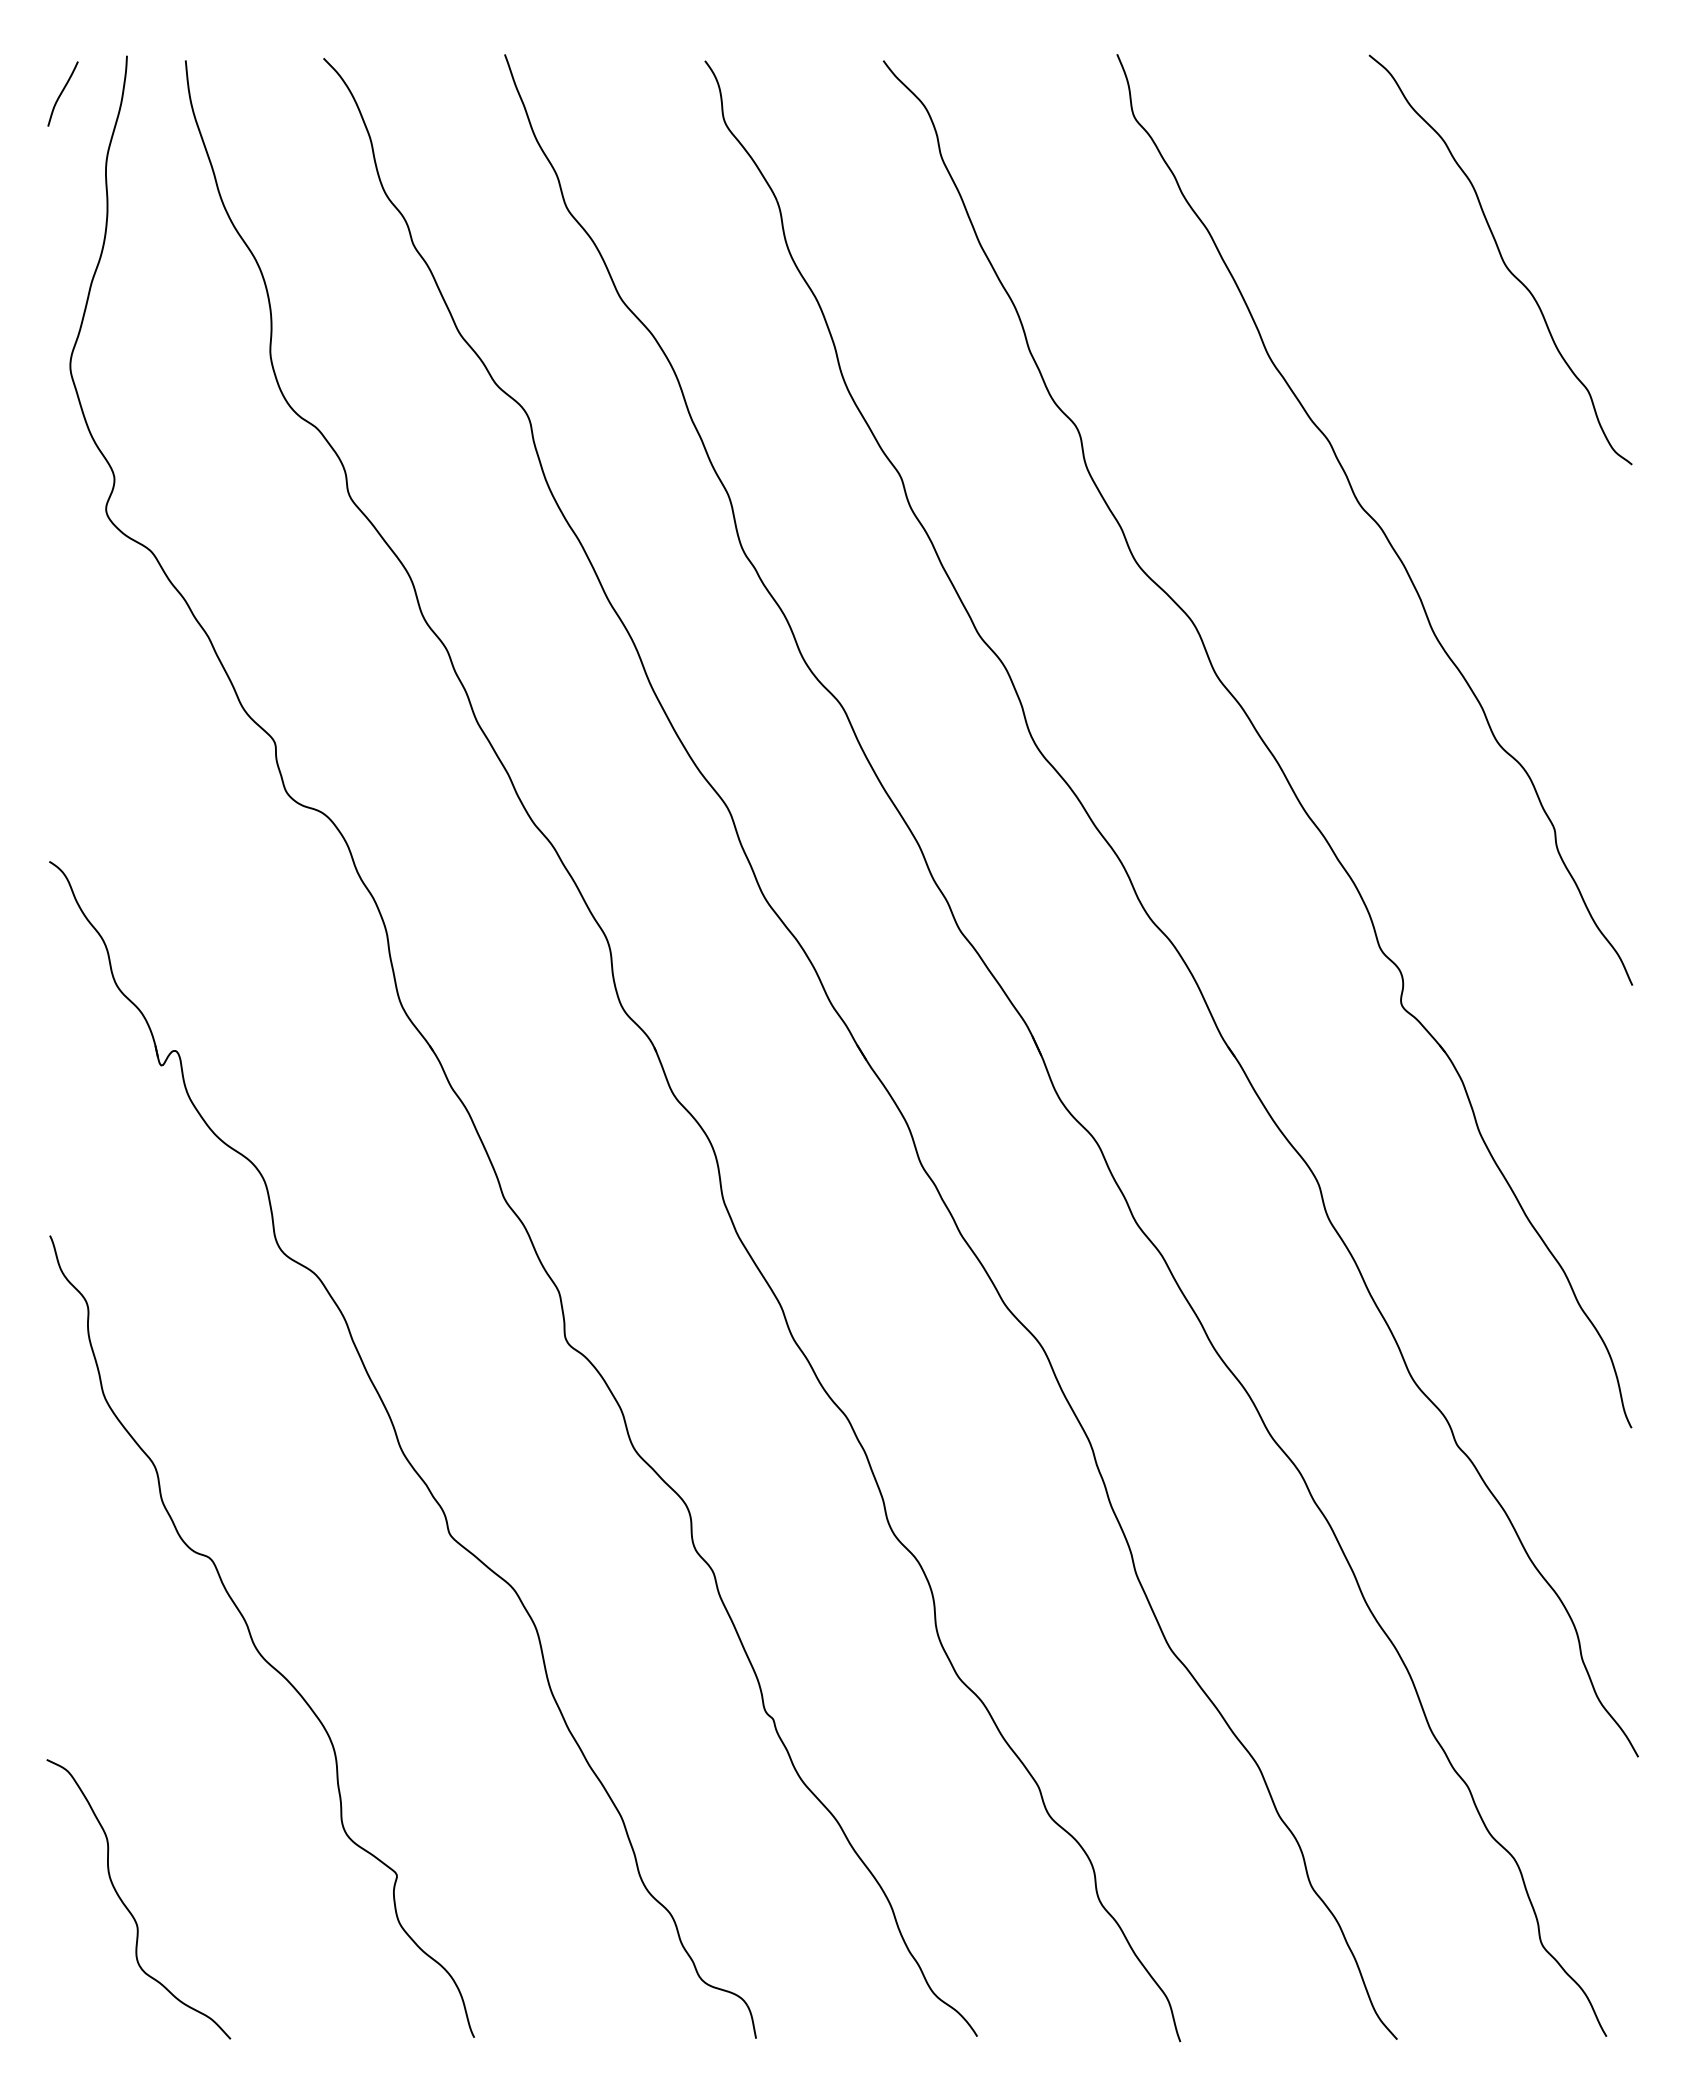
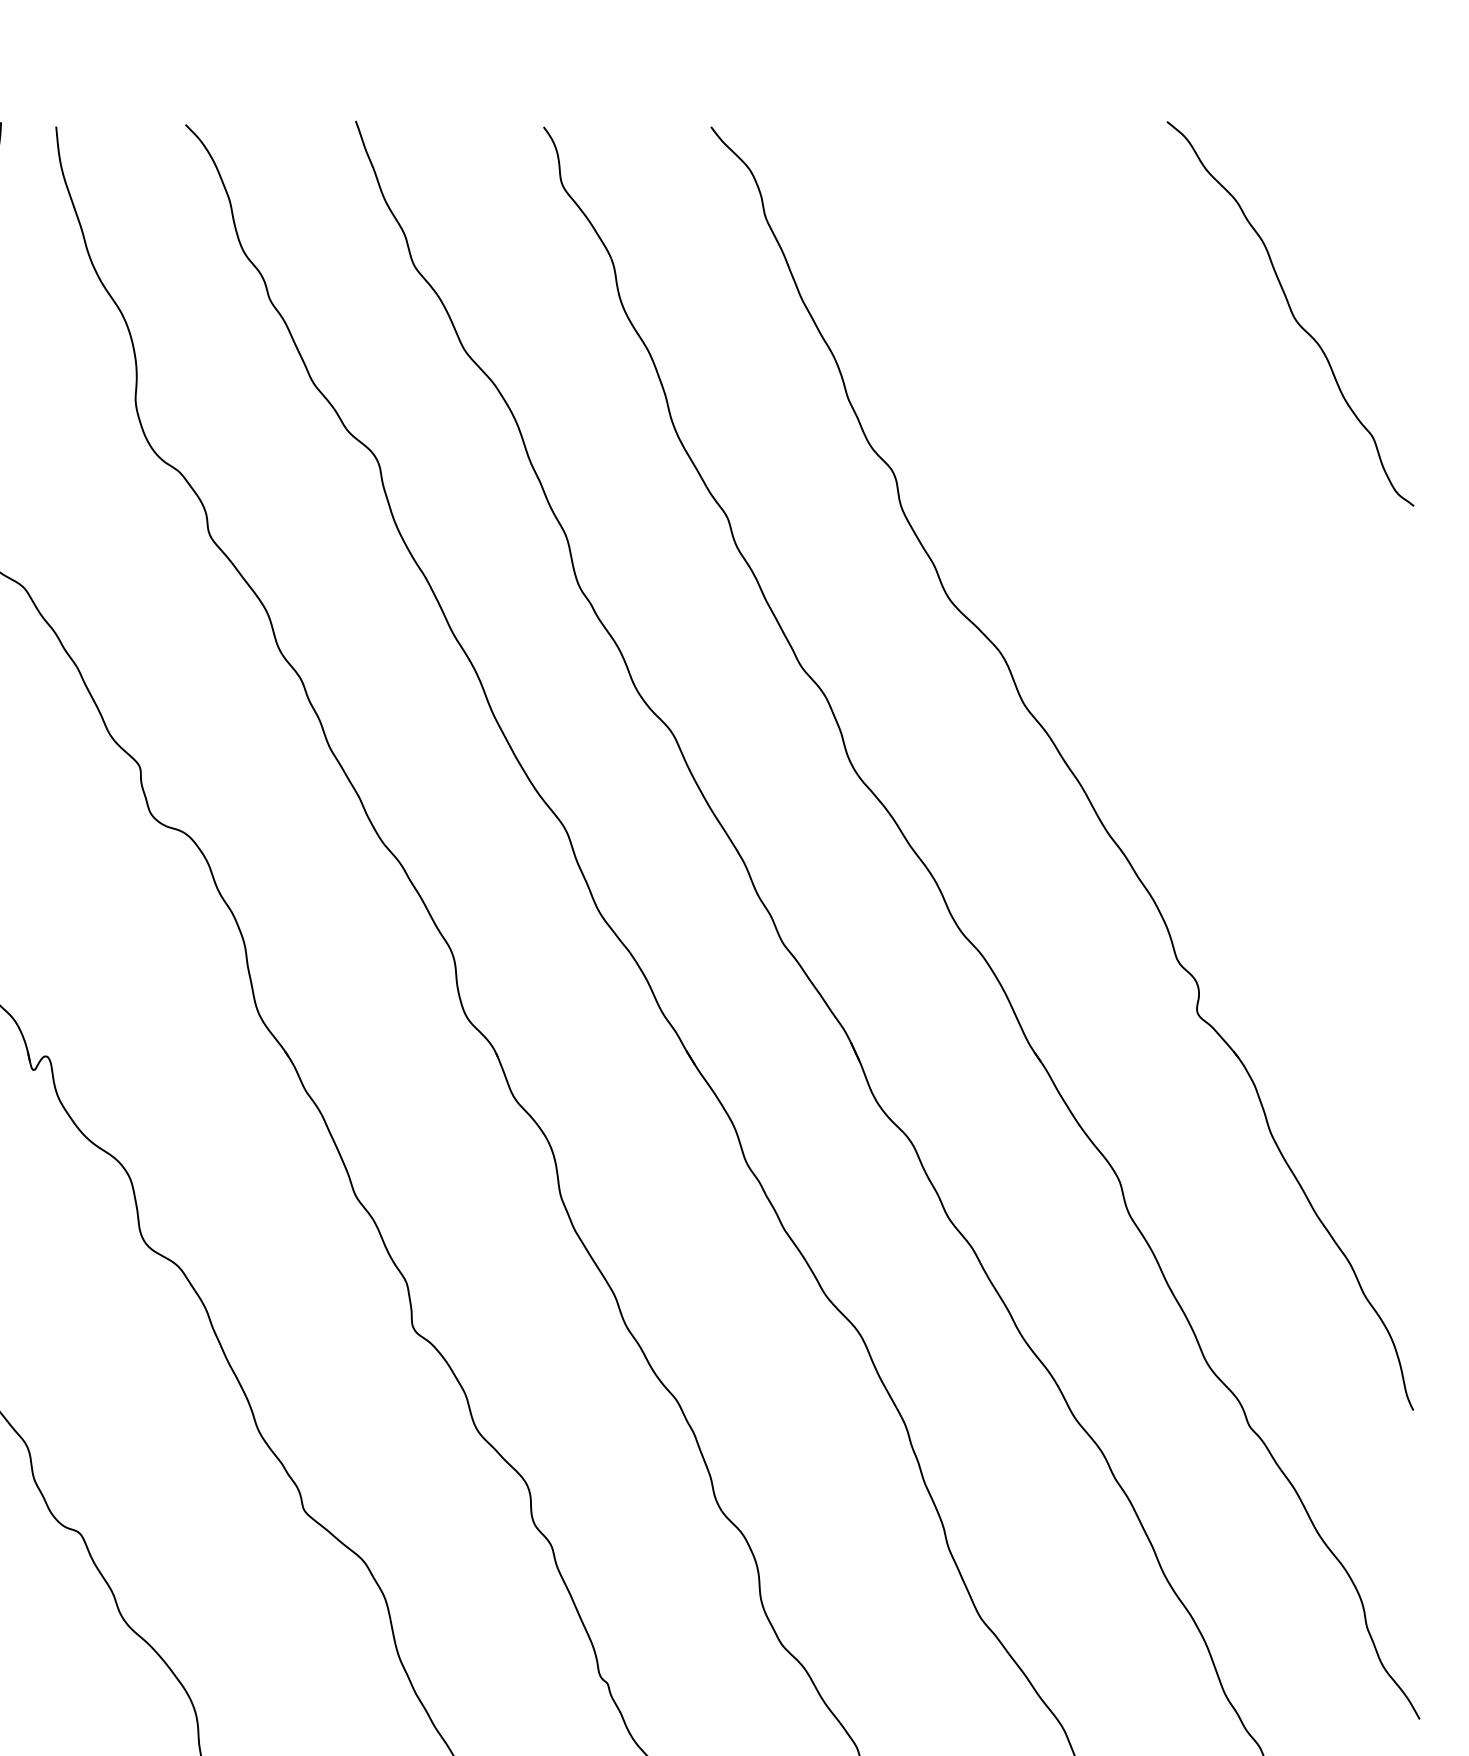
curve: (1374, 519) -> (1172, 557), removed

